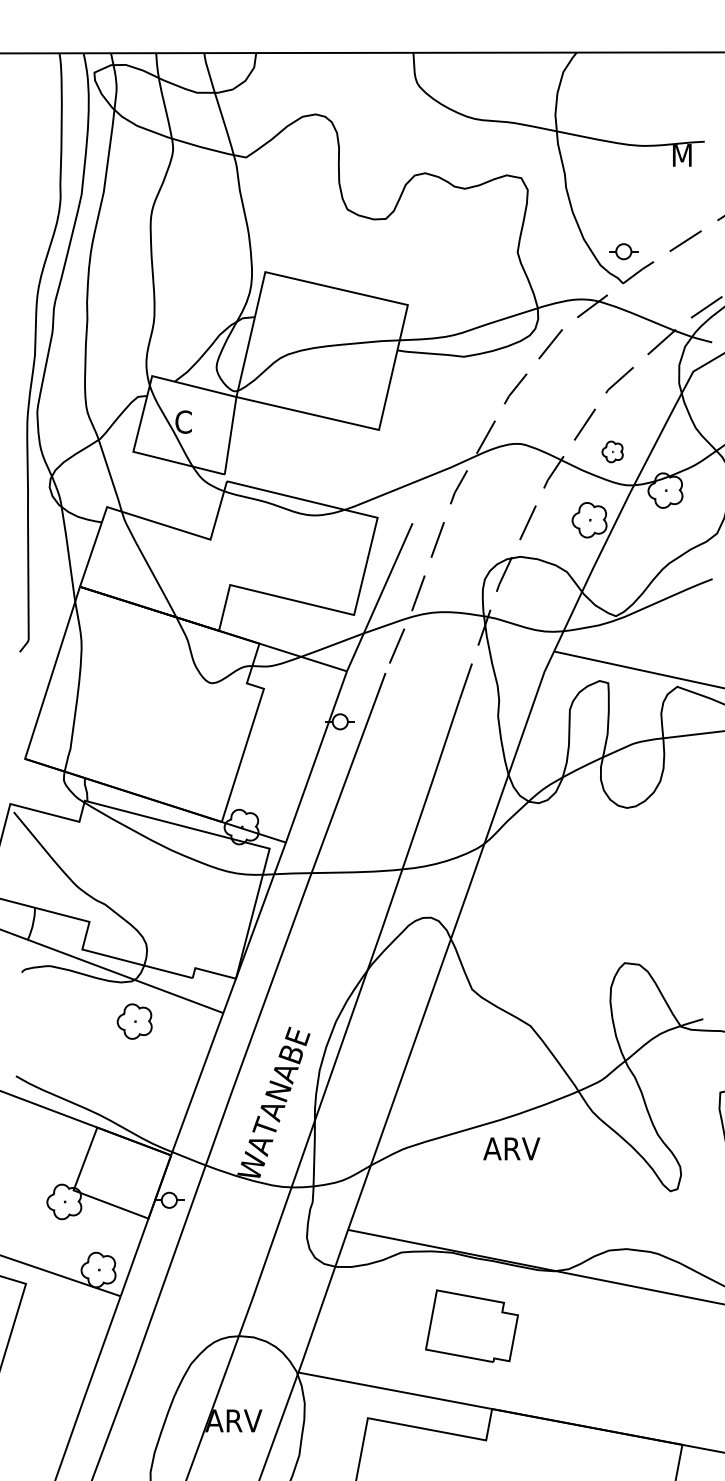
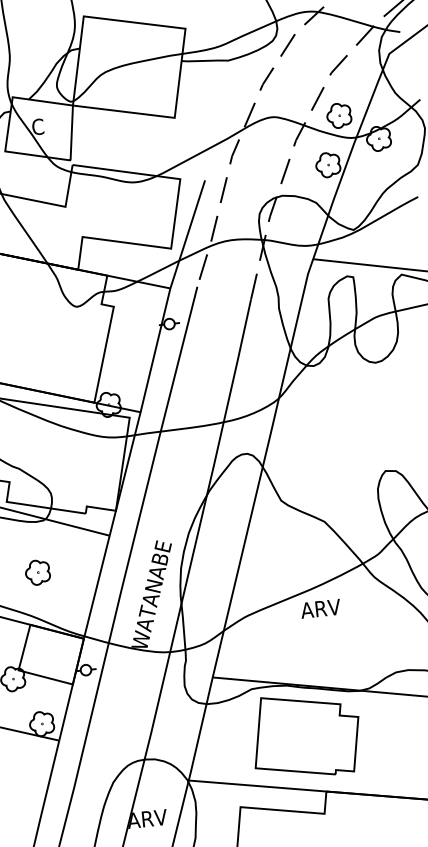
part: (612, 451) -> (338, 115), size x1.67
part: (134, 1021) -> (37, 572), moved
part: (471, 1325) -> (305, 734), size x1.67

